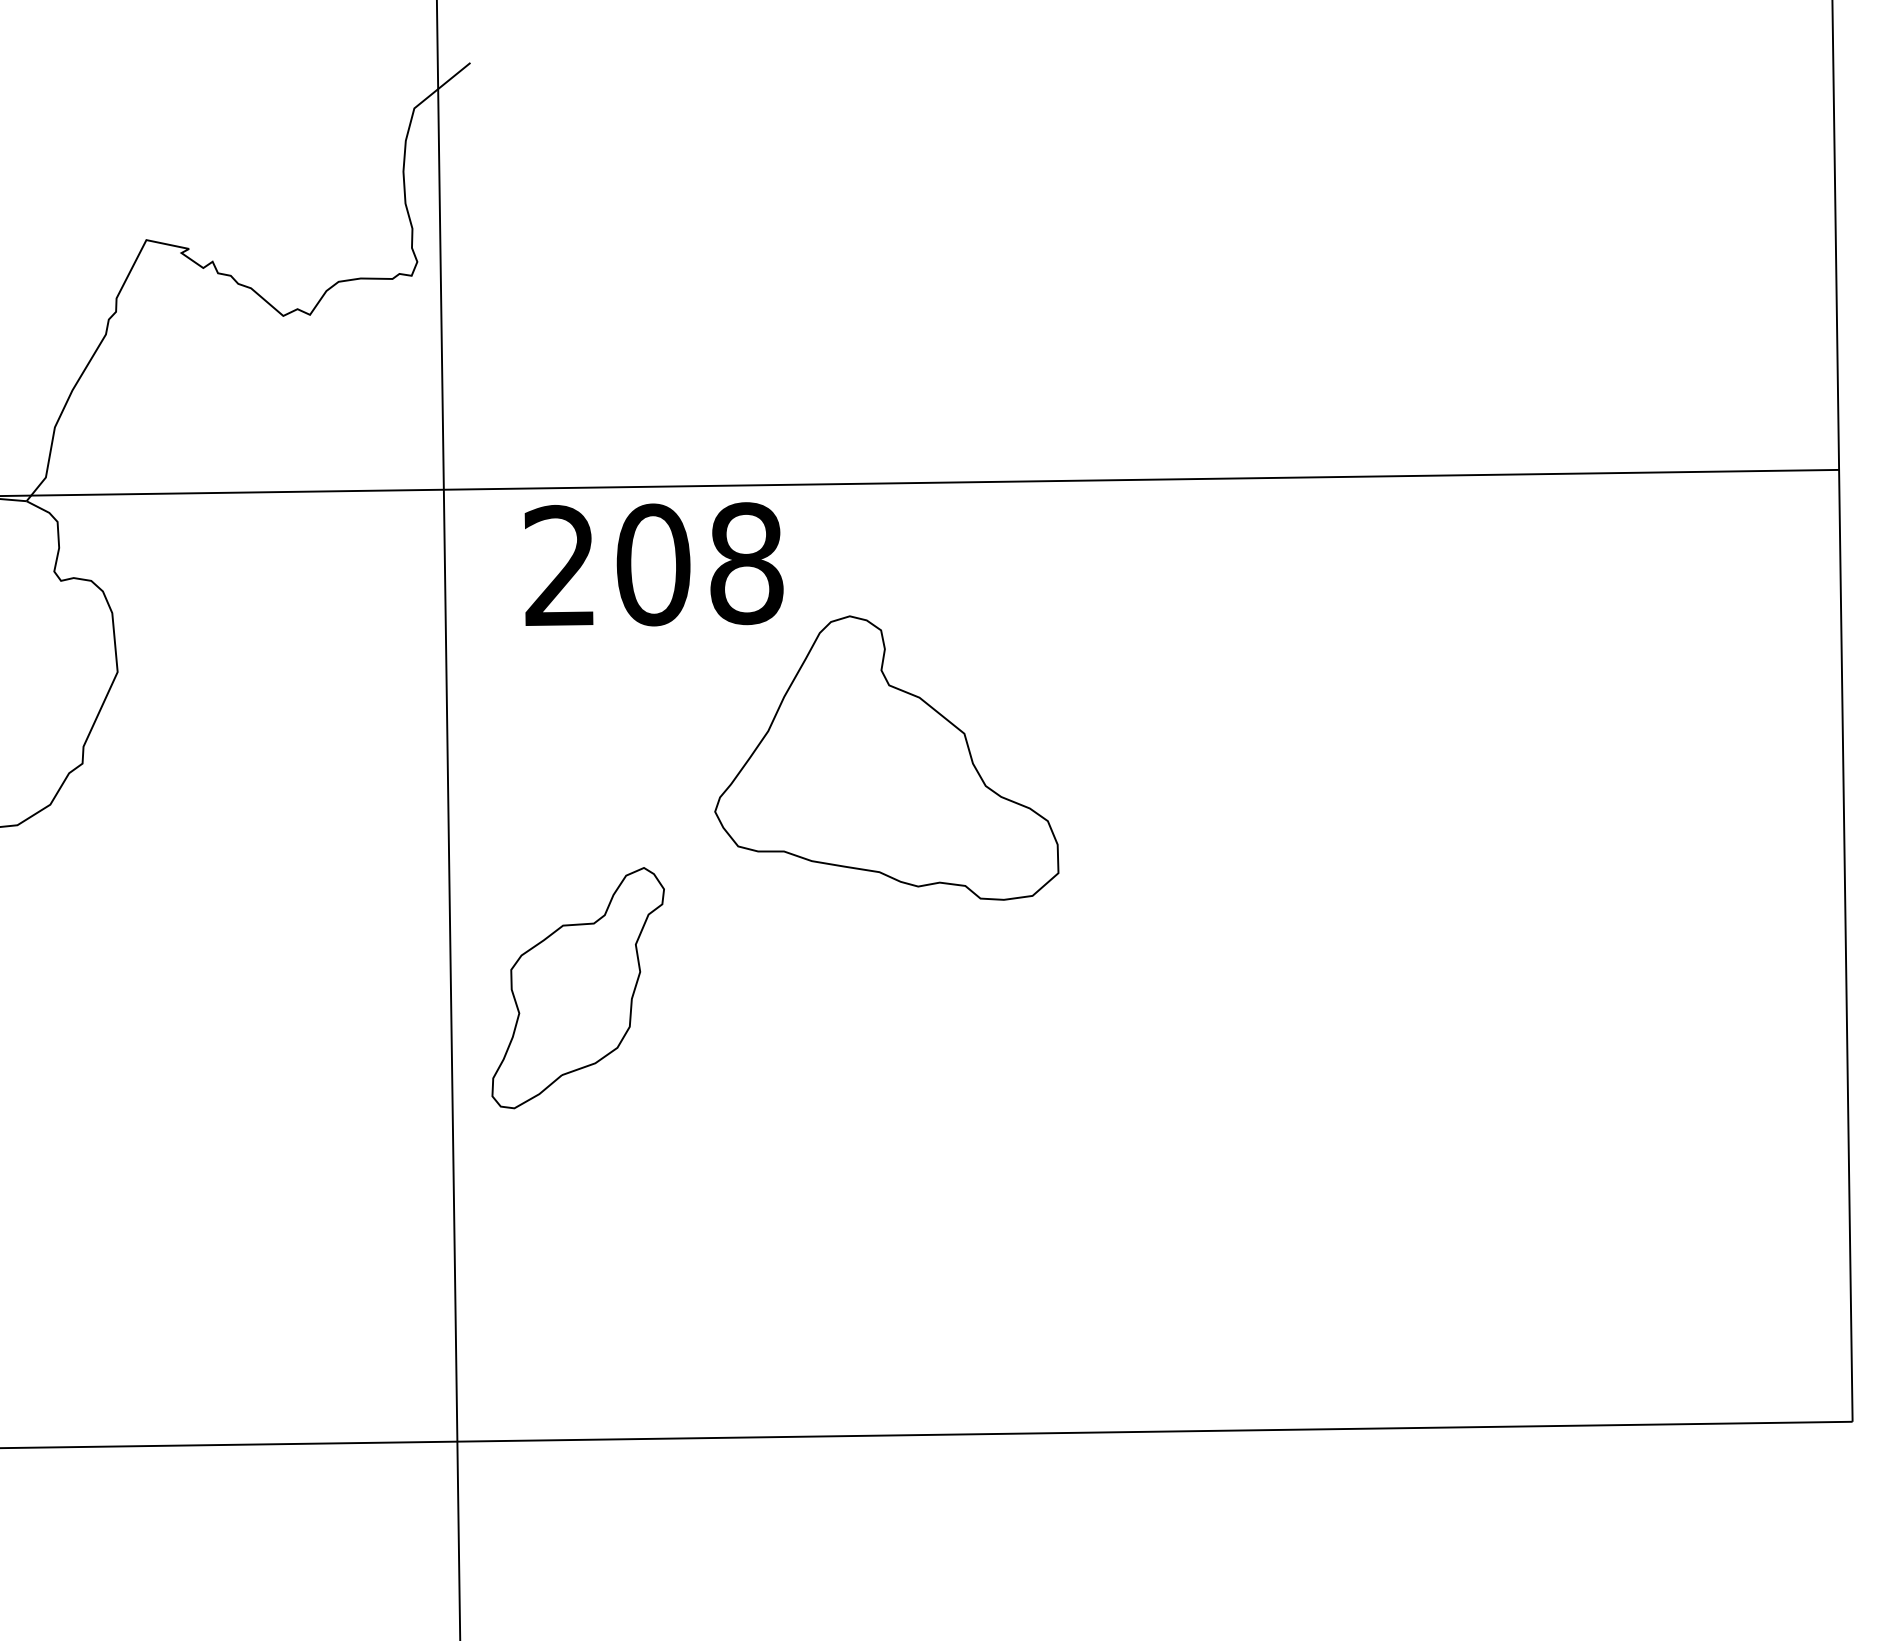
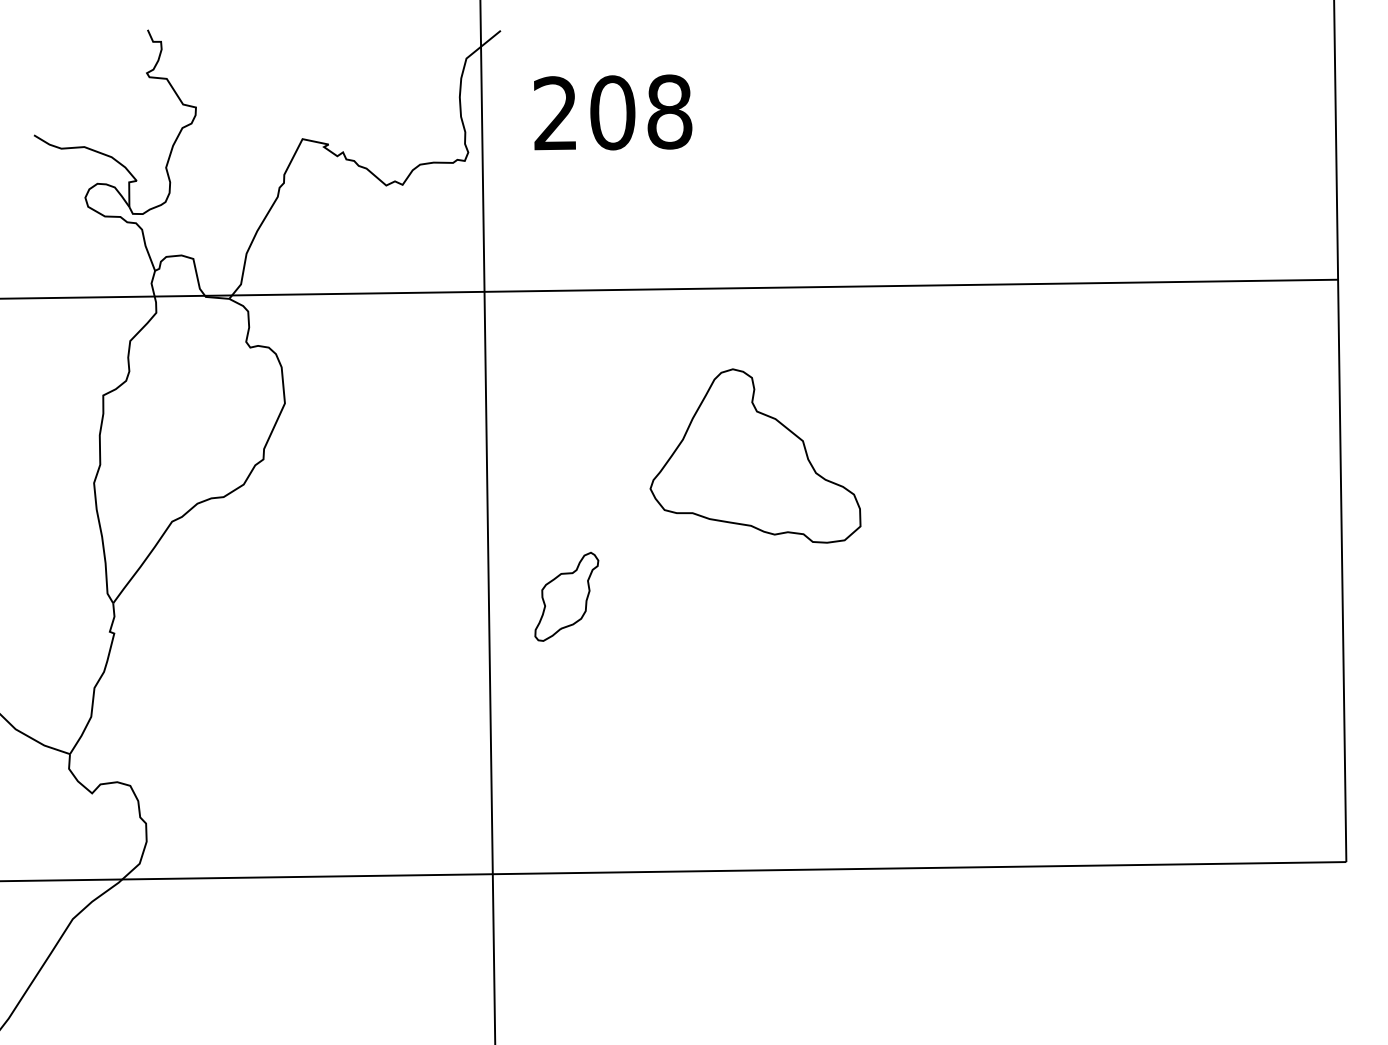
text: (654, 564) -> (613, 112), moved
part: (577, 987) -> (566, 596), size x0.6

